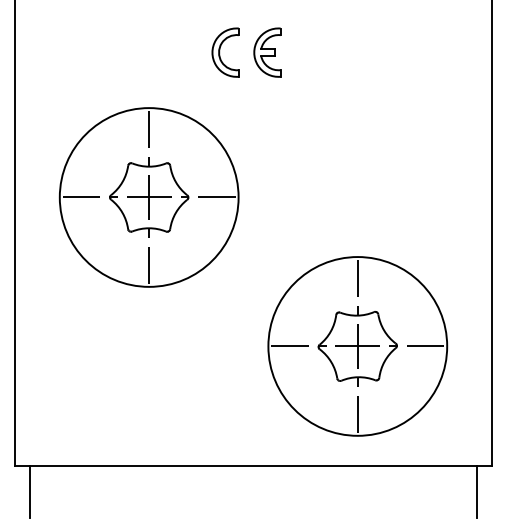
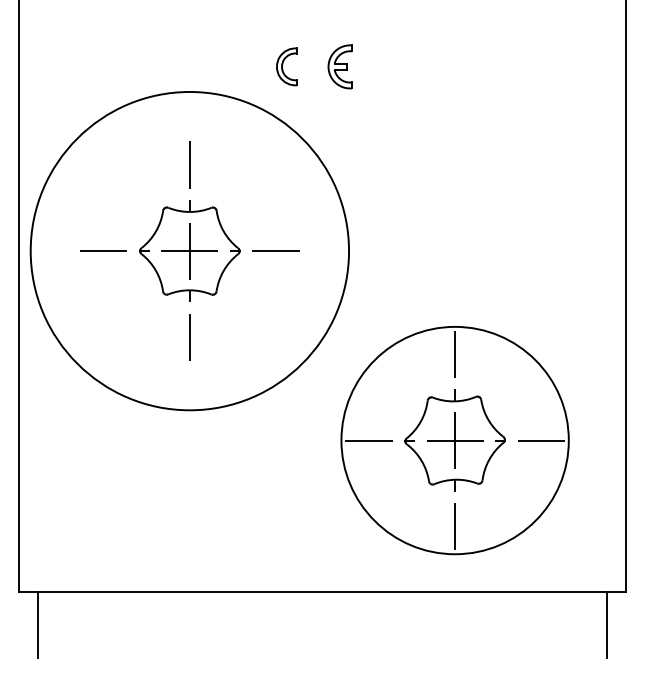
part: (225, 52) -> (286, 66), size x0.6
part: (267, 52) -> (340, 66), size x0.7
circle: (148, 197) -> (188, 251), size x1.4

